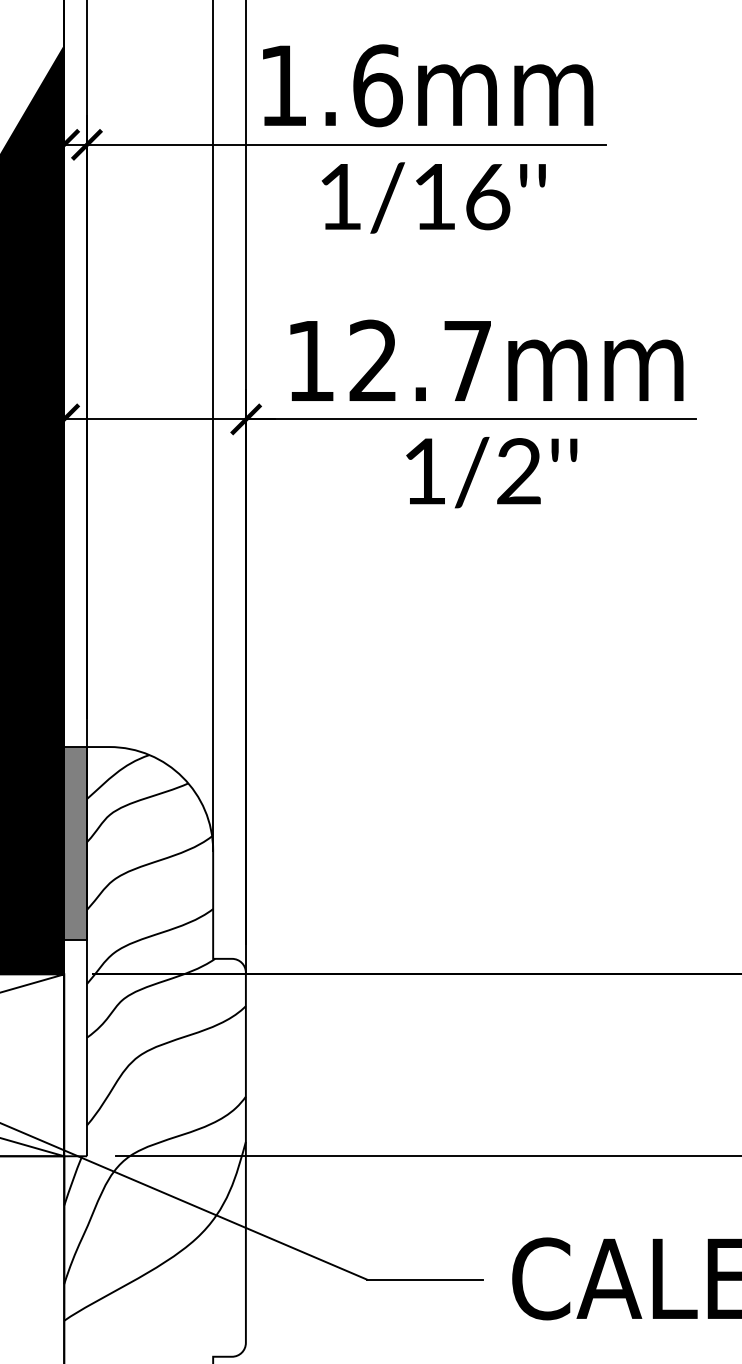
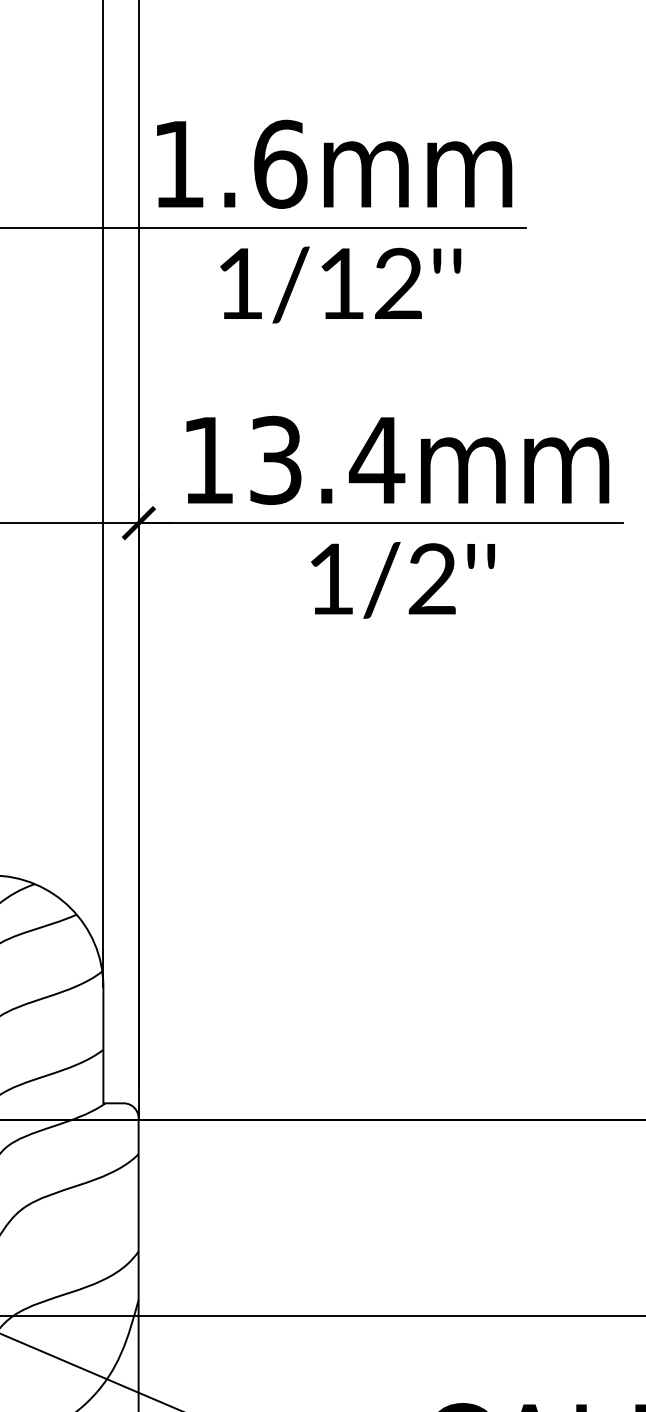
text: (487, 196) -> (398, 283), 1/16''\f] -> 1/12''\f]
text: (421, 360) -> (327, 459), 12.7mm -> 13.4mm

